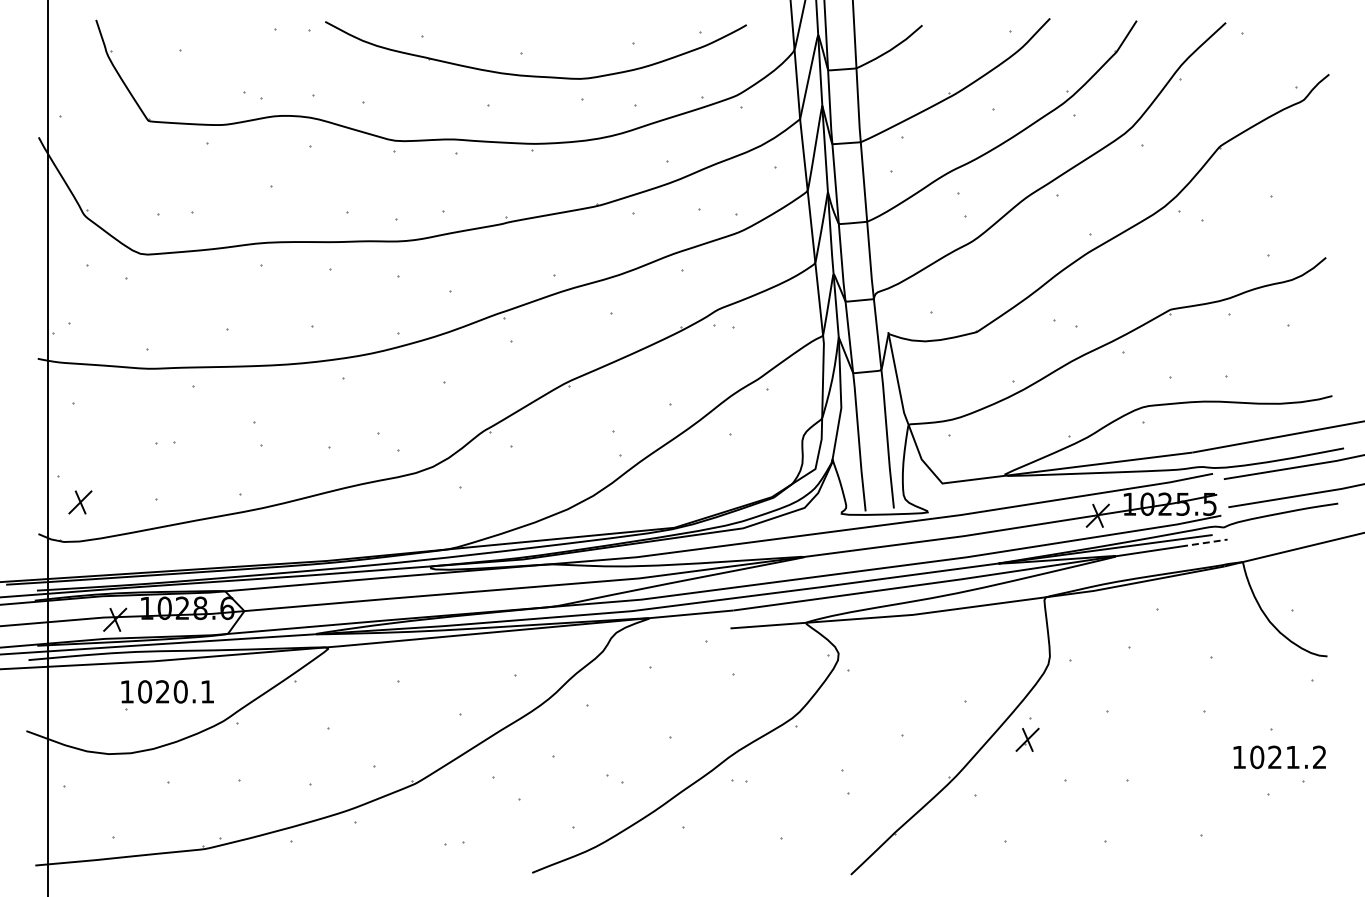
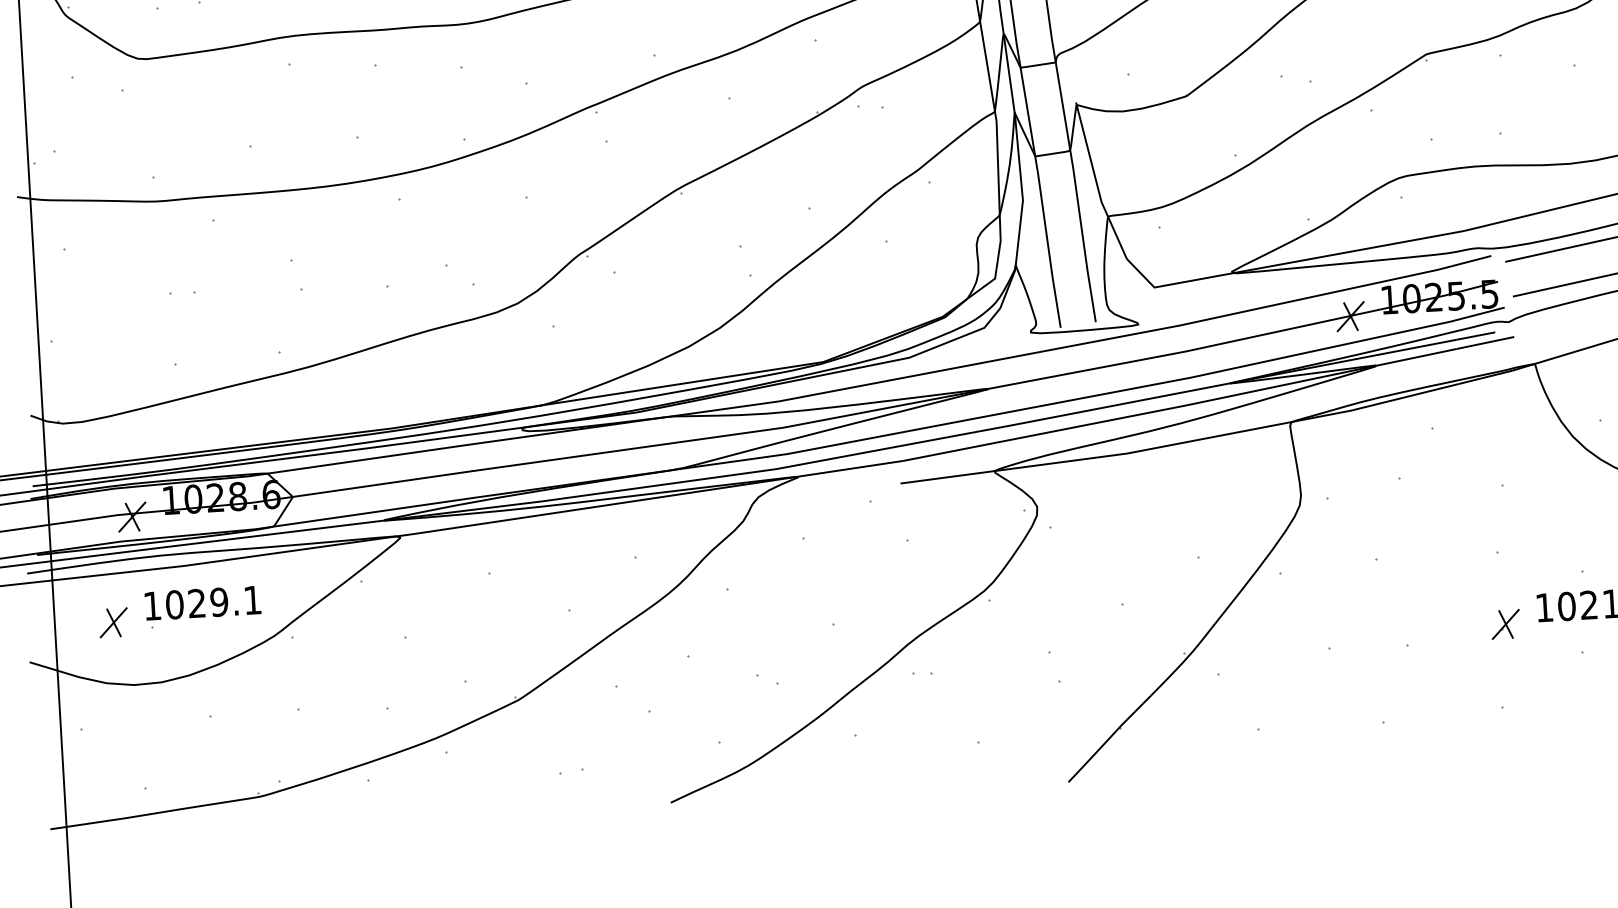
part: (80, 502) -> (113, 622), moved
line: (1204, 543) -> (1485, 343), dashed -> solid
text: (180, 691) -> (218, 601), 1020.1 -> 1029.1
part: (1027, 739) -> (1505, 623), moved

